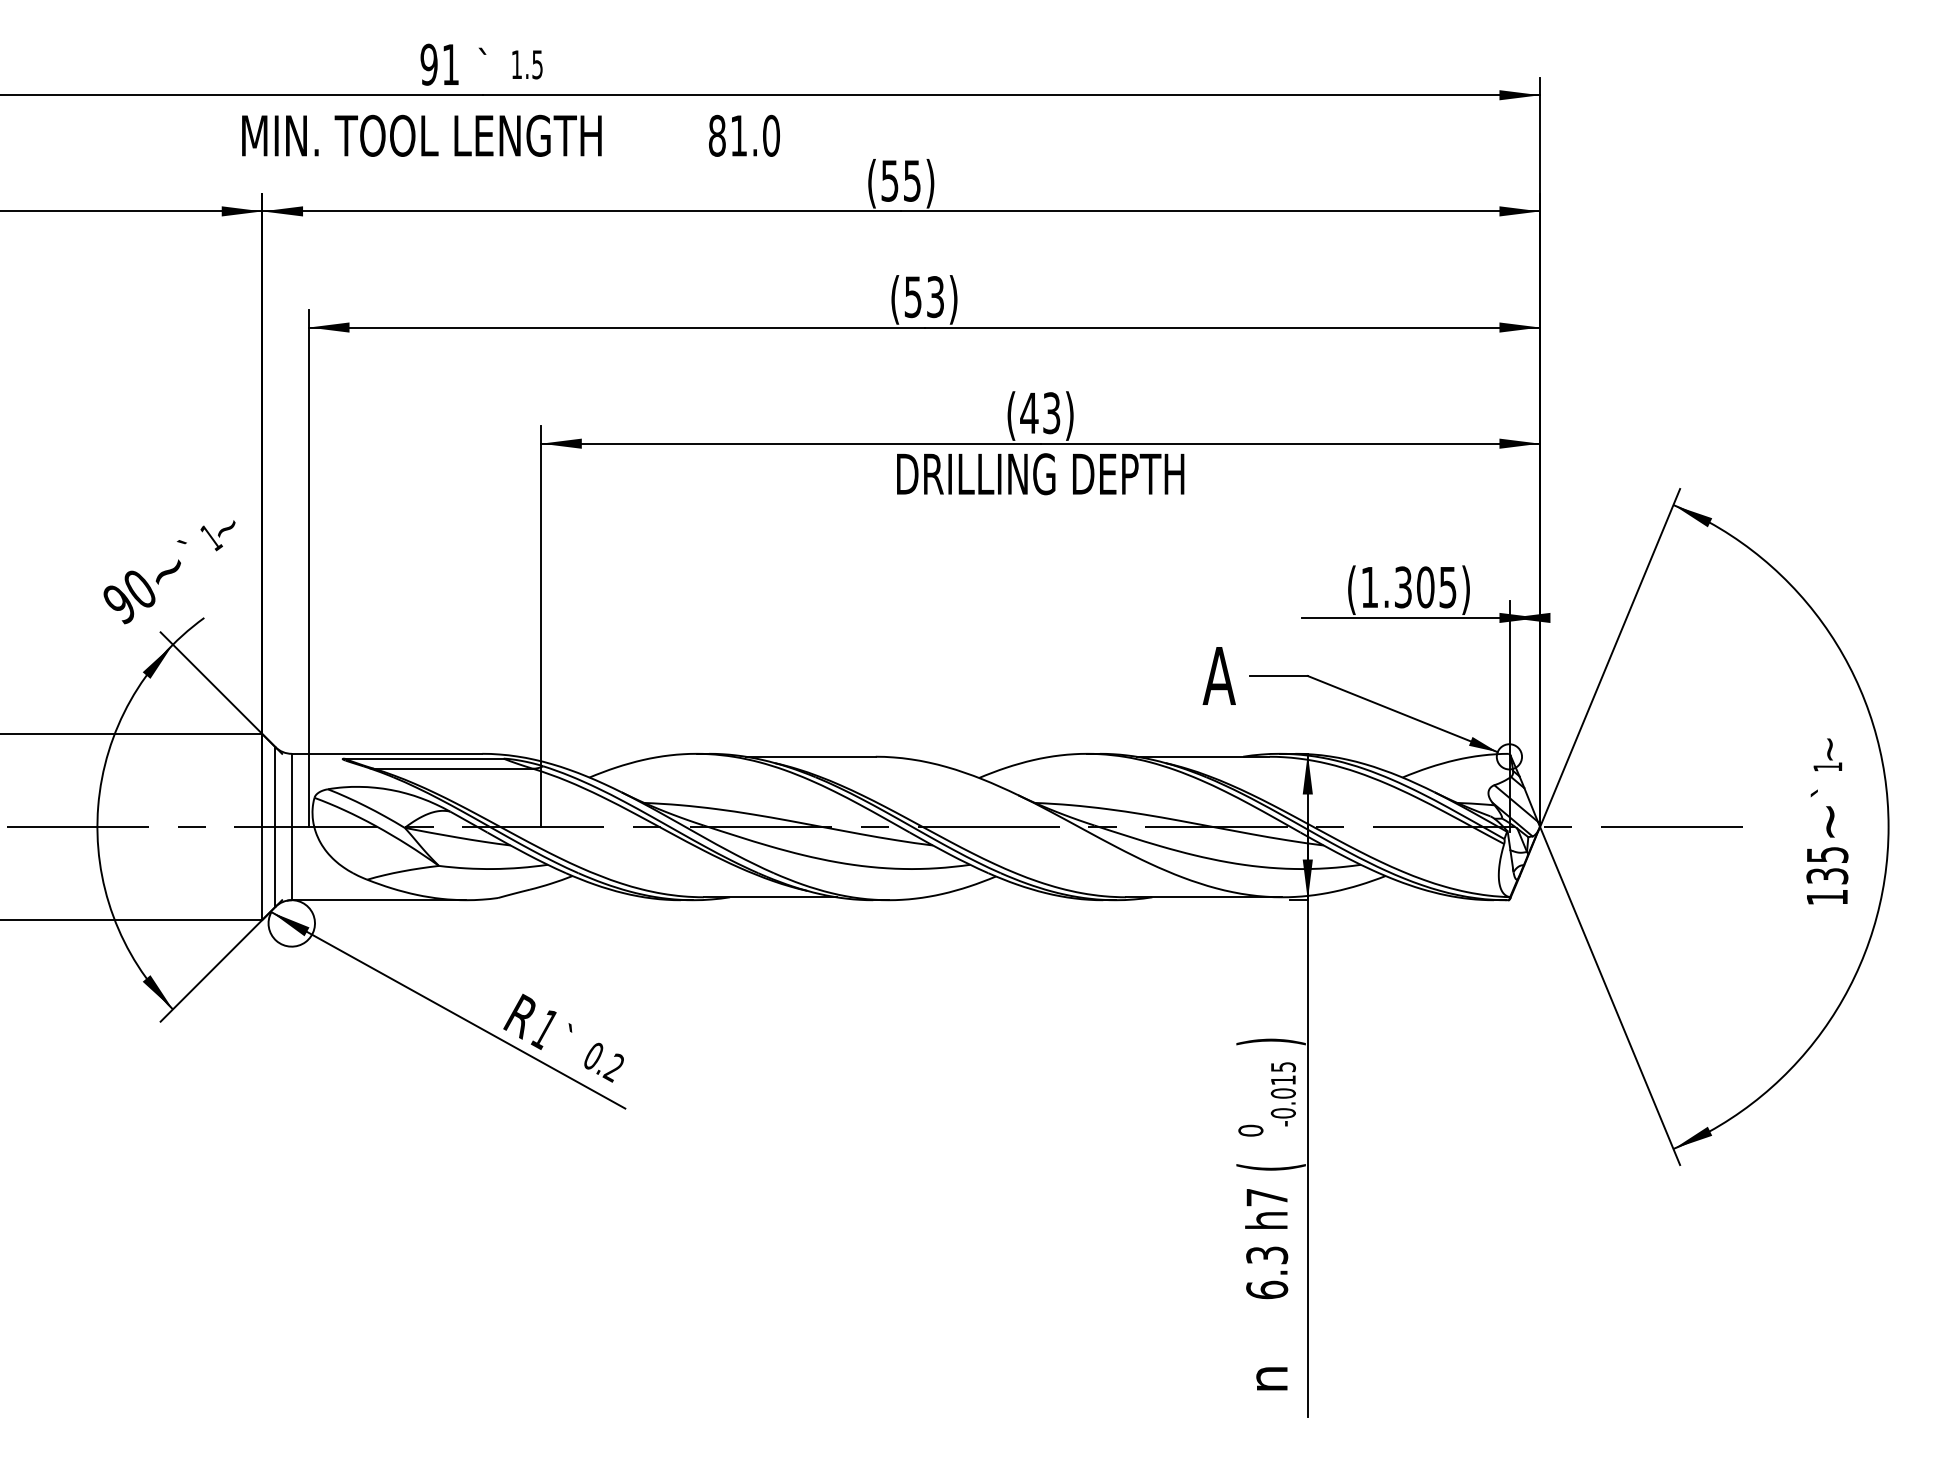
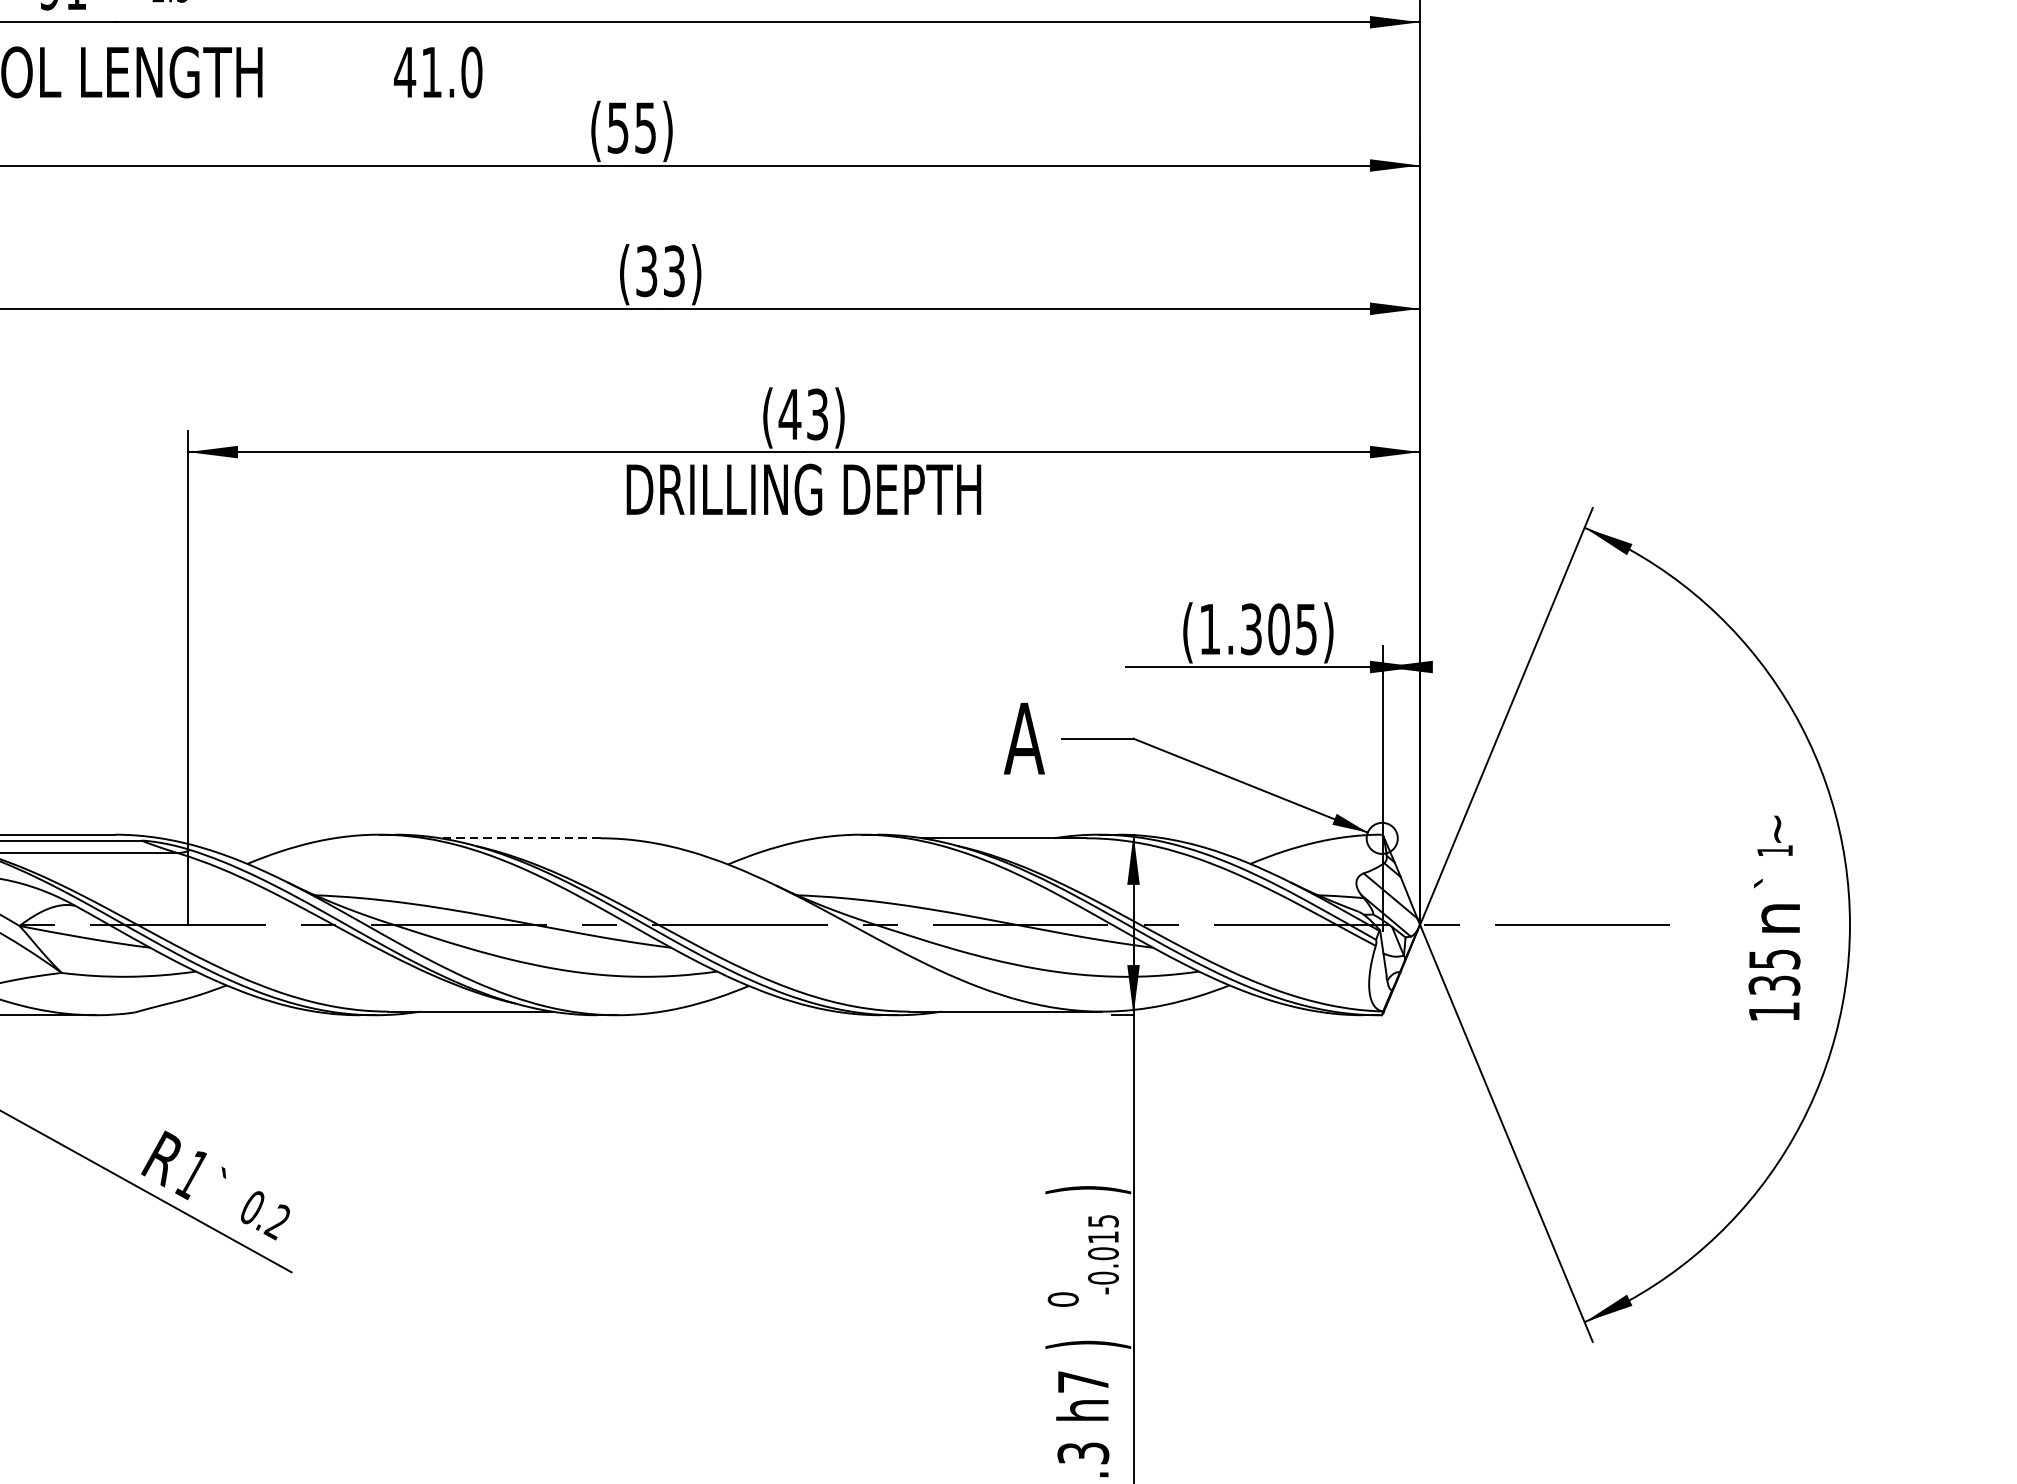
text: (717, 135) -> (405, 71), 81.0 -> 41.0
text: (913, 296) -> (647, 270), (53) -> (33)
line: (810, 756) -> (520, 837), solid -> dashed
text: (1831, 821) -> (1779, 918), ~ -> n
text: (1270, 1167) -> (1087, 1344), ( -> )

